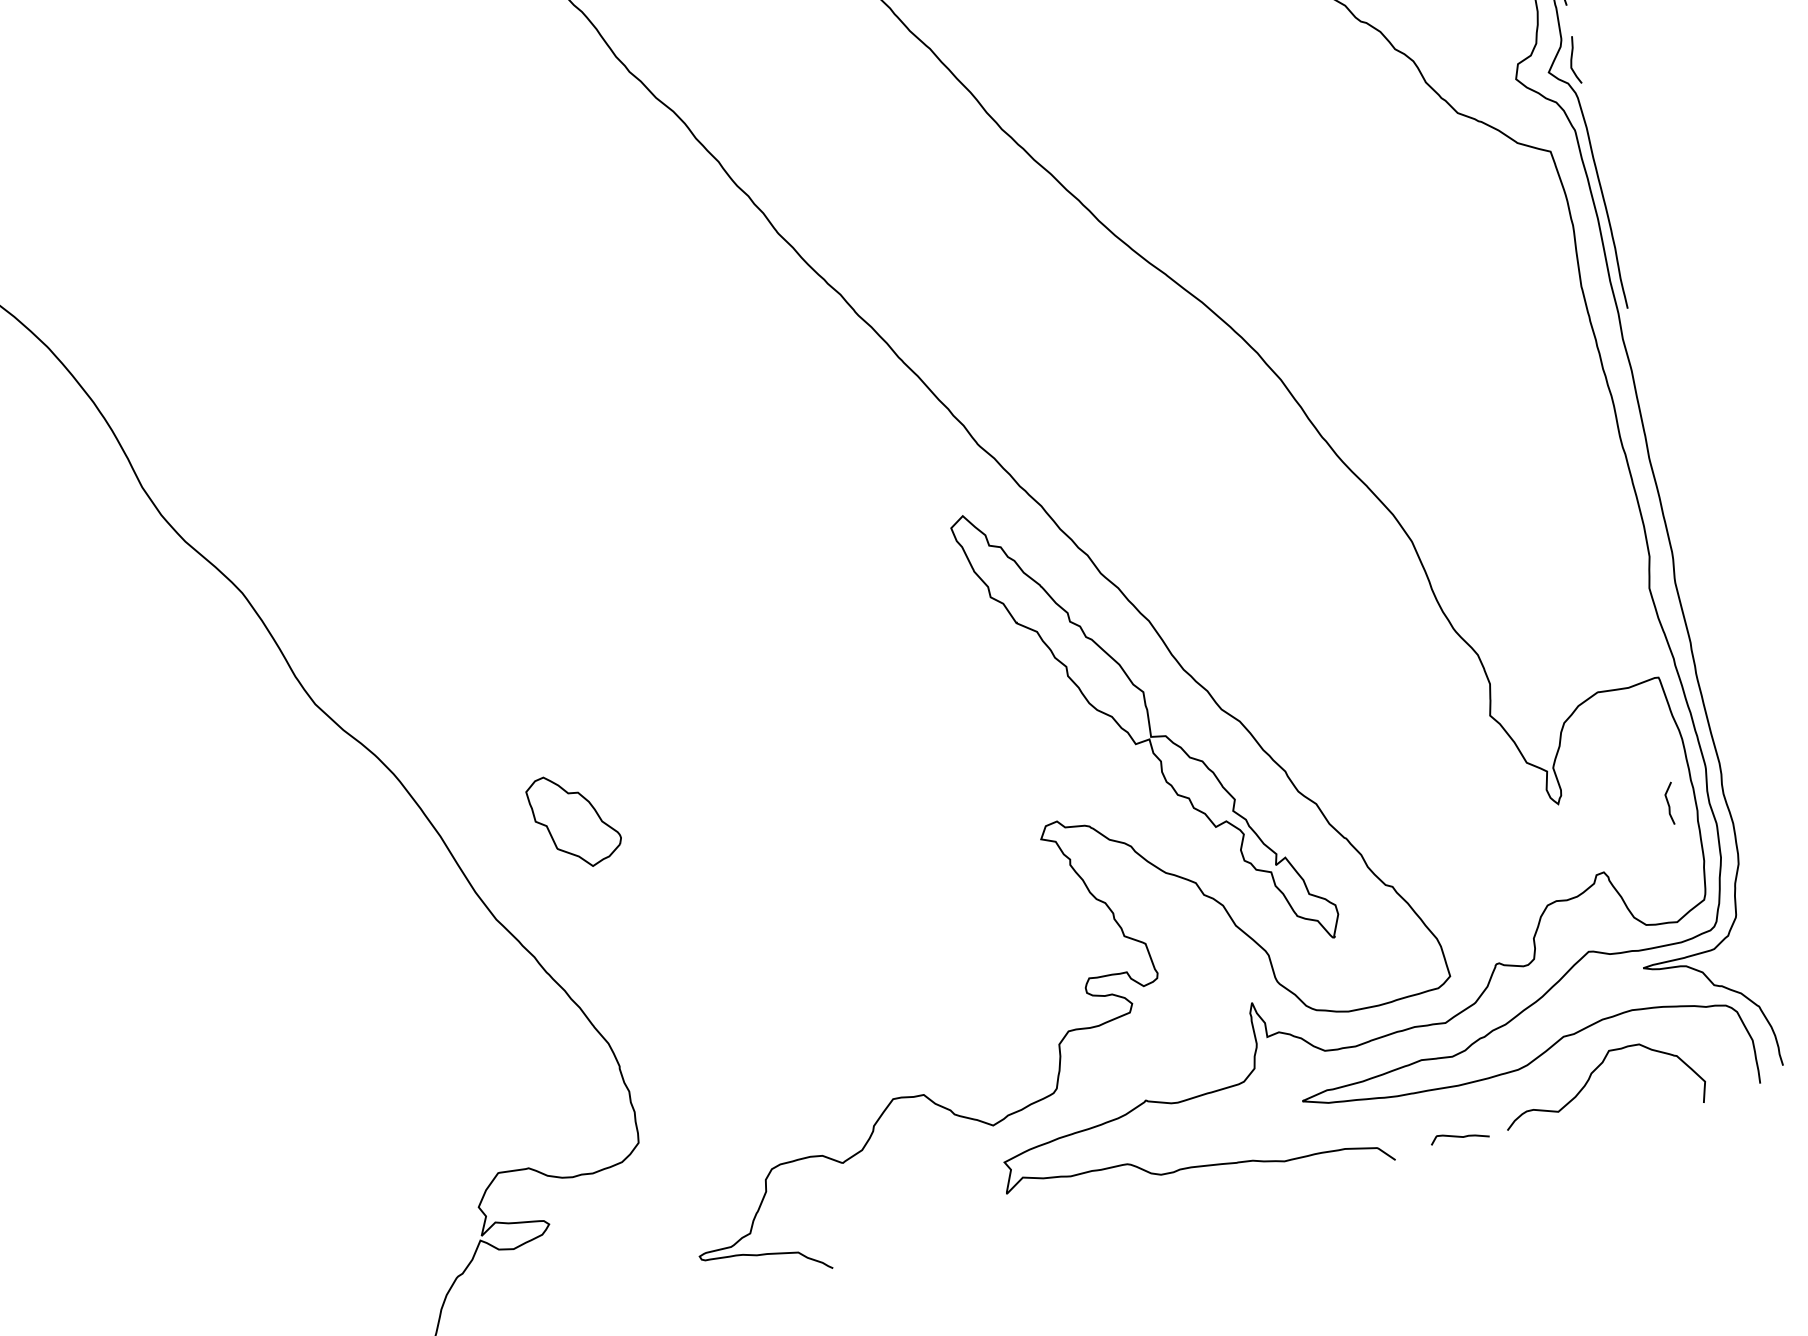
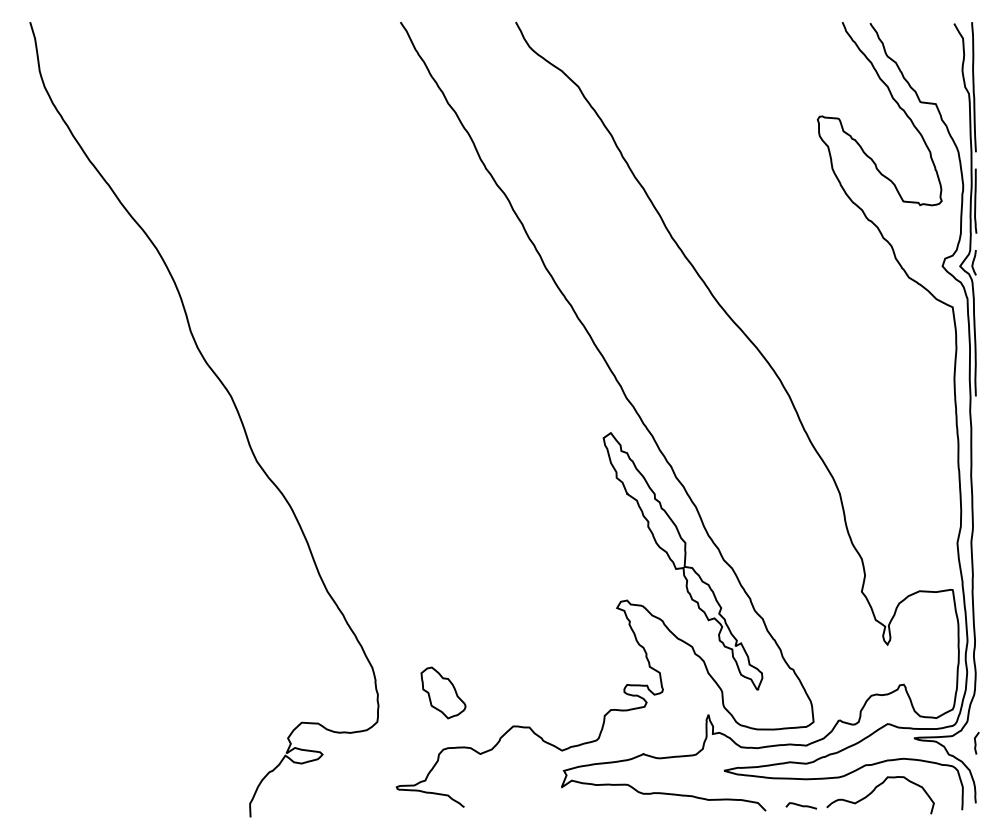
line: (1670, 804) -> (976, 743), moved
part: (574, 819) -> (443, 692), moved

